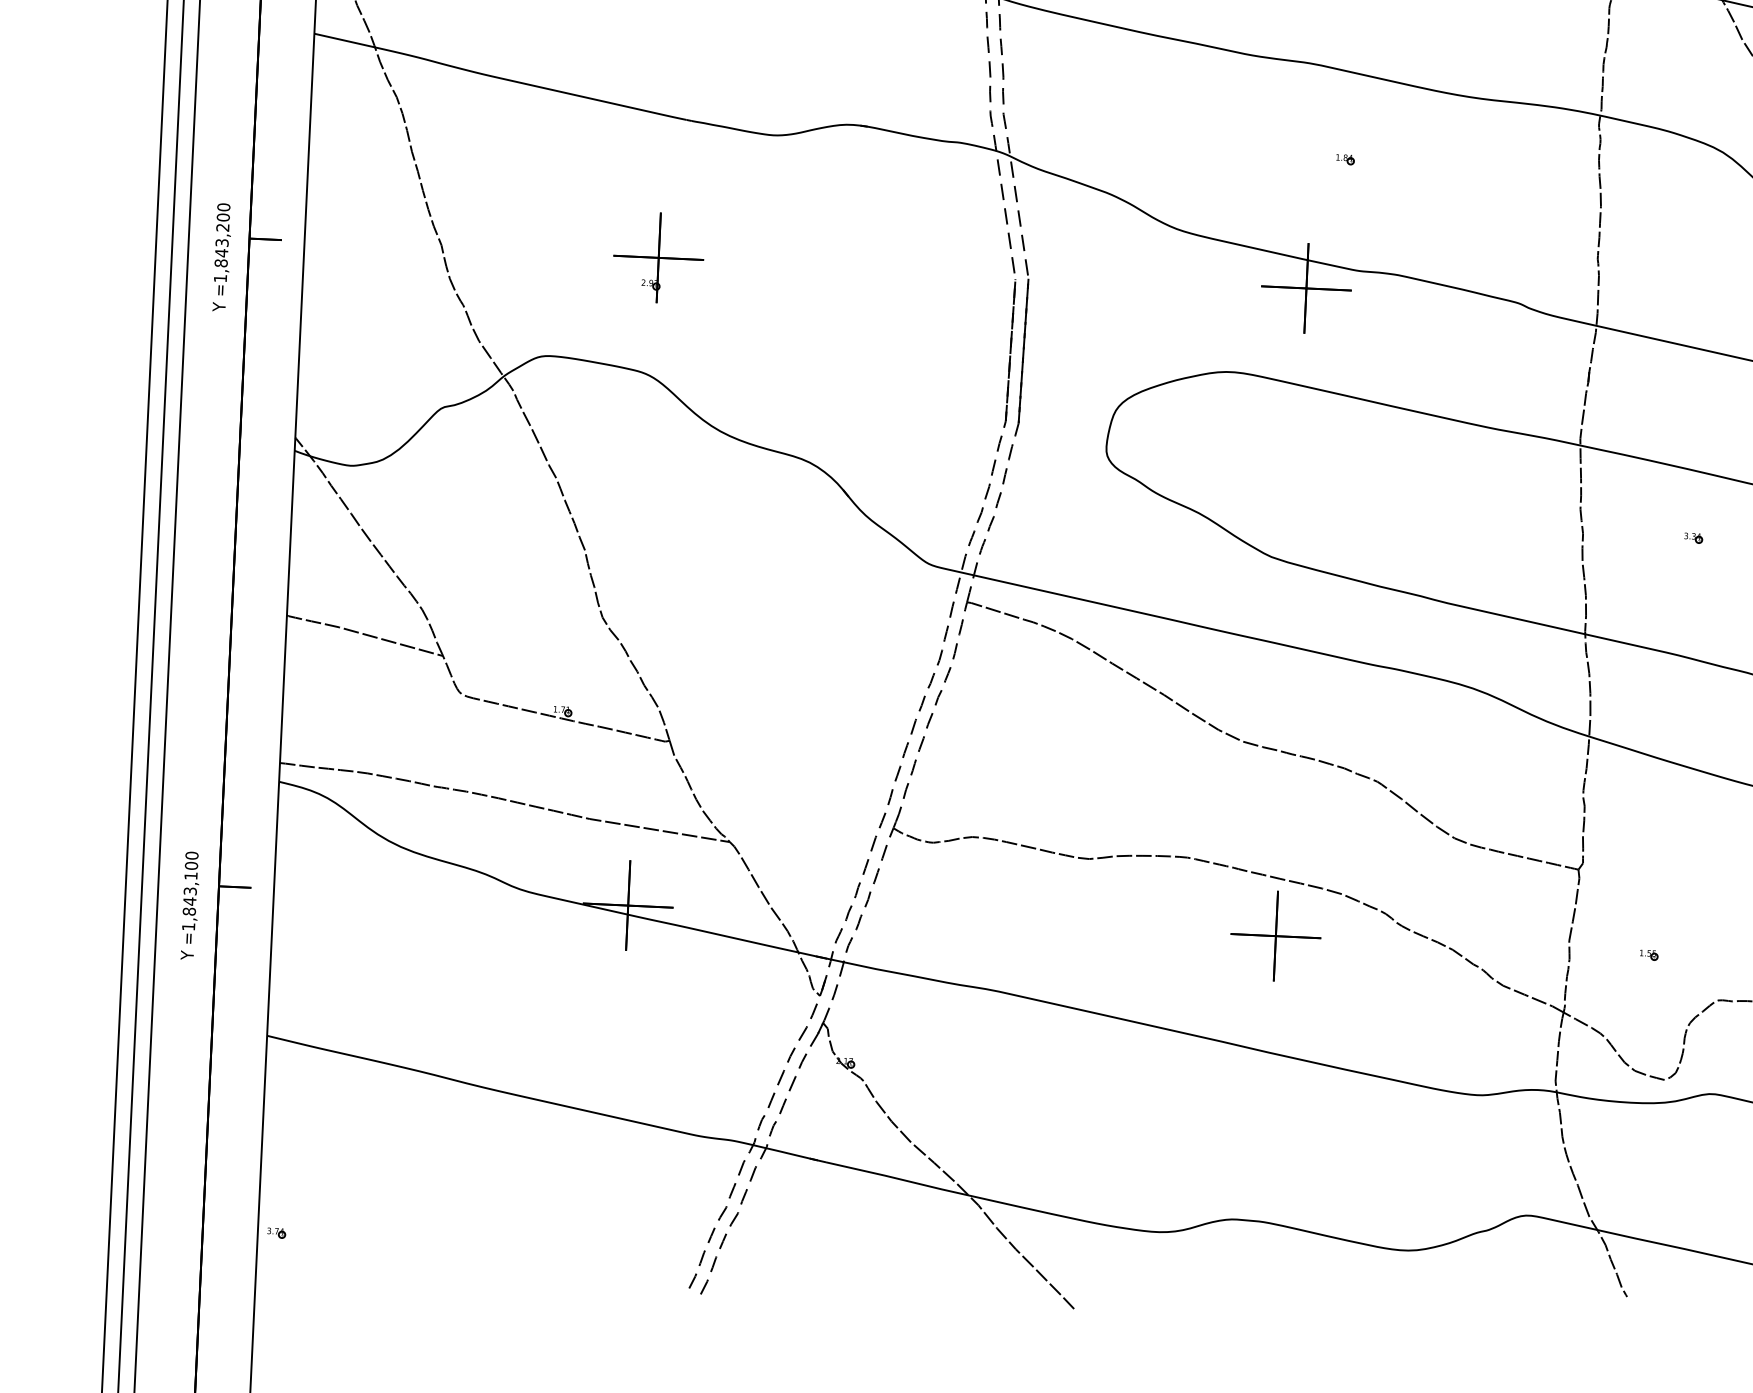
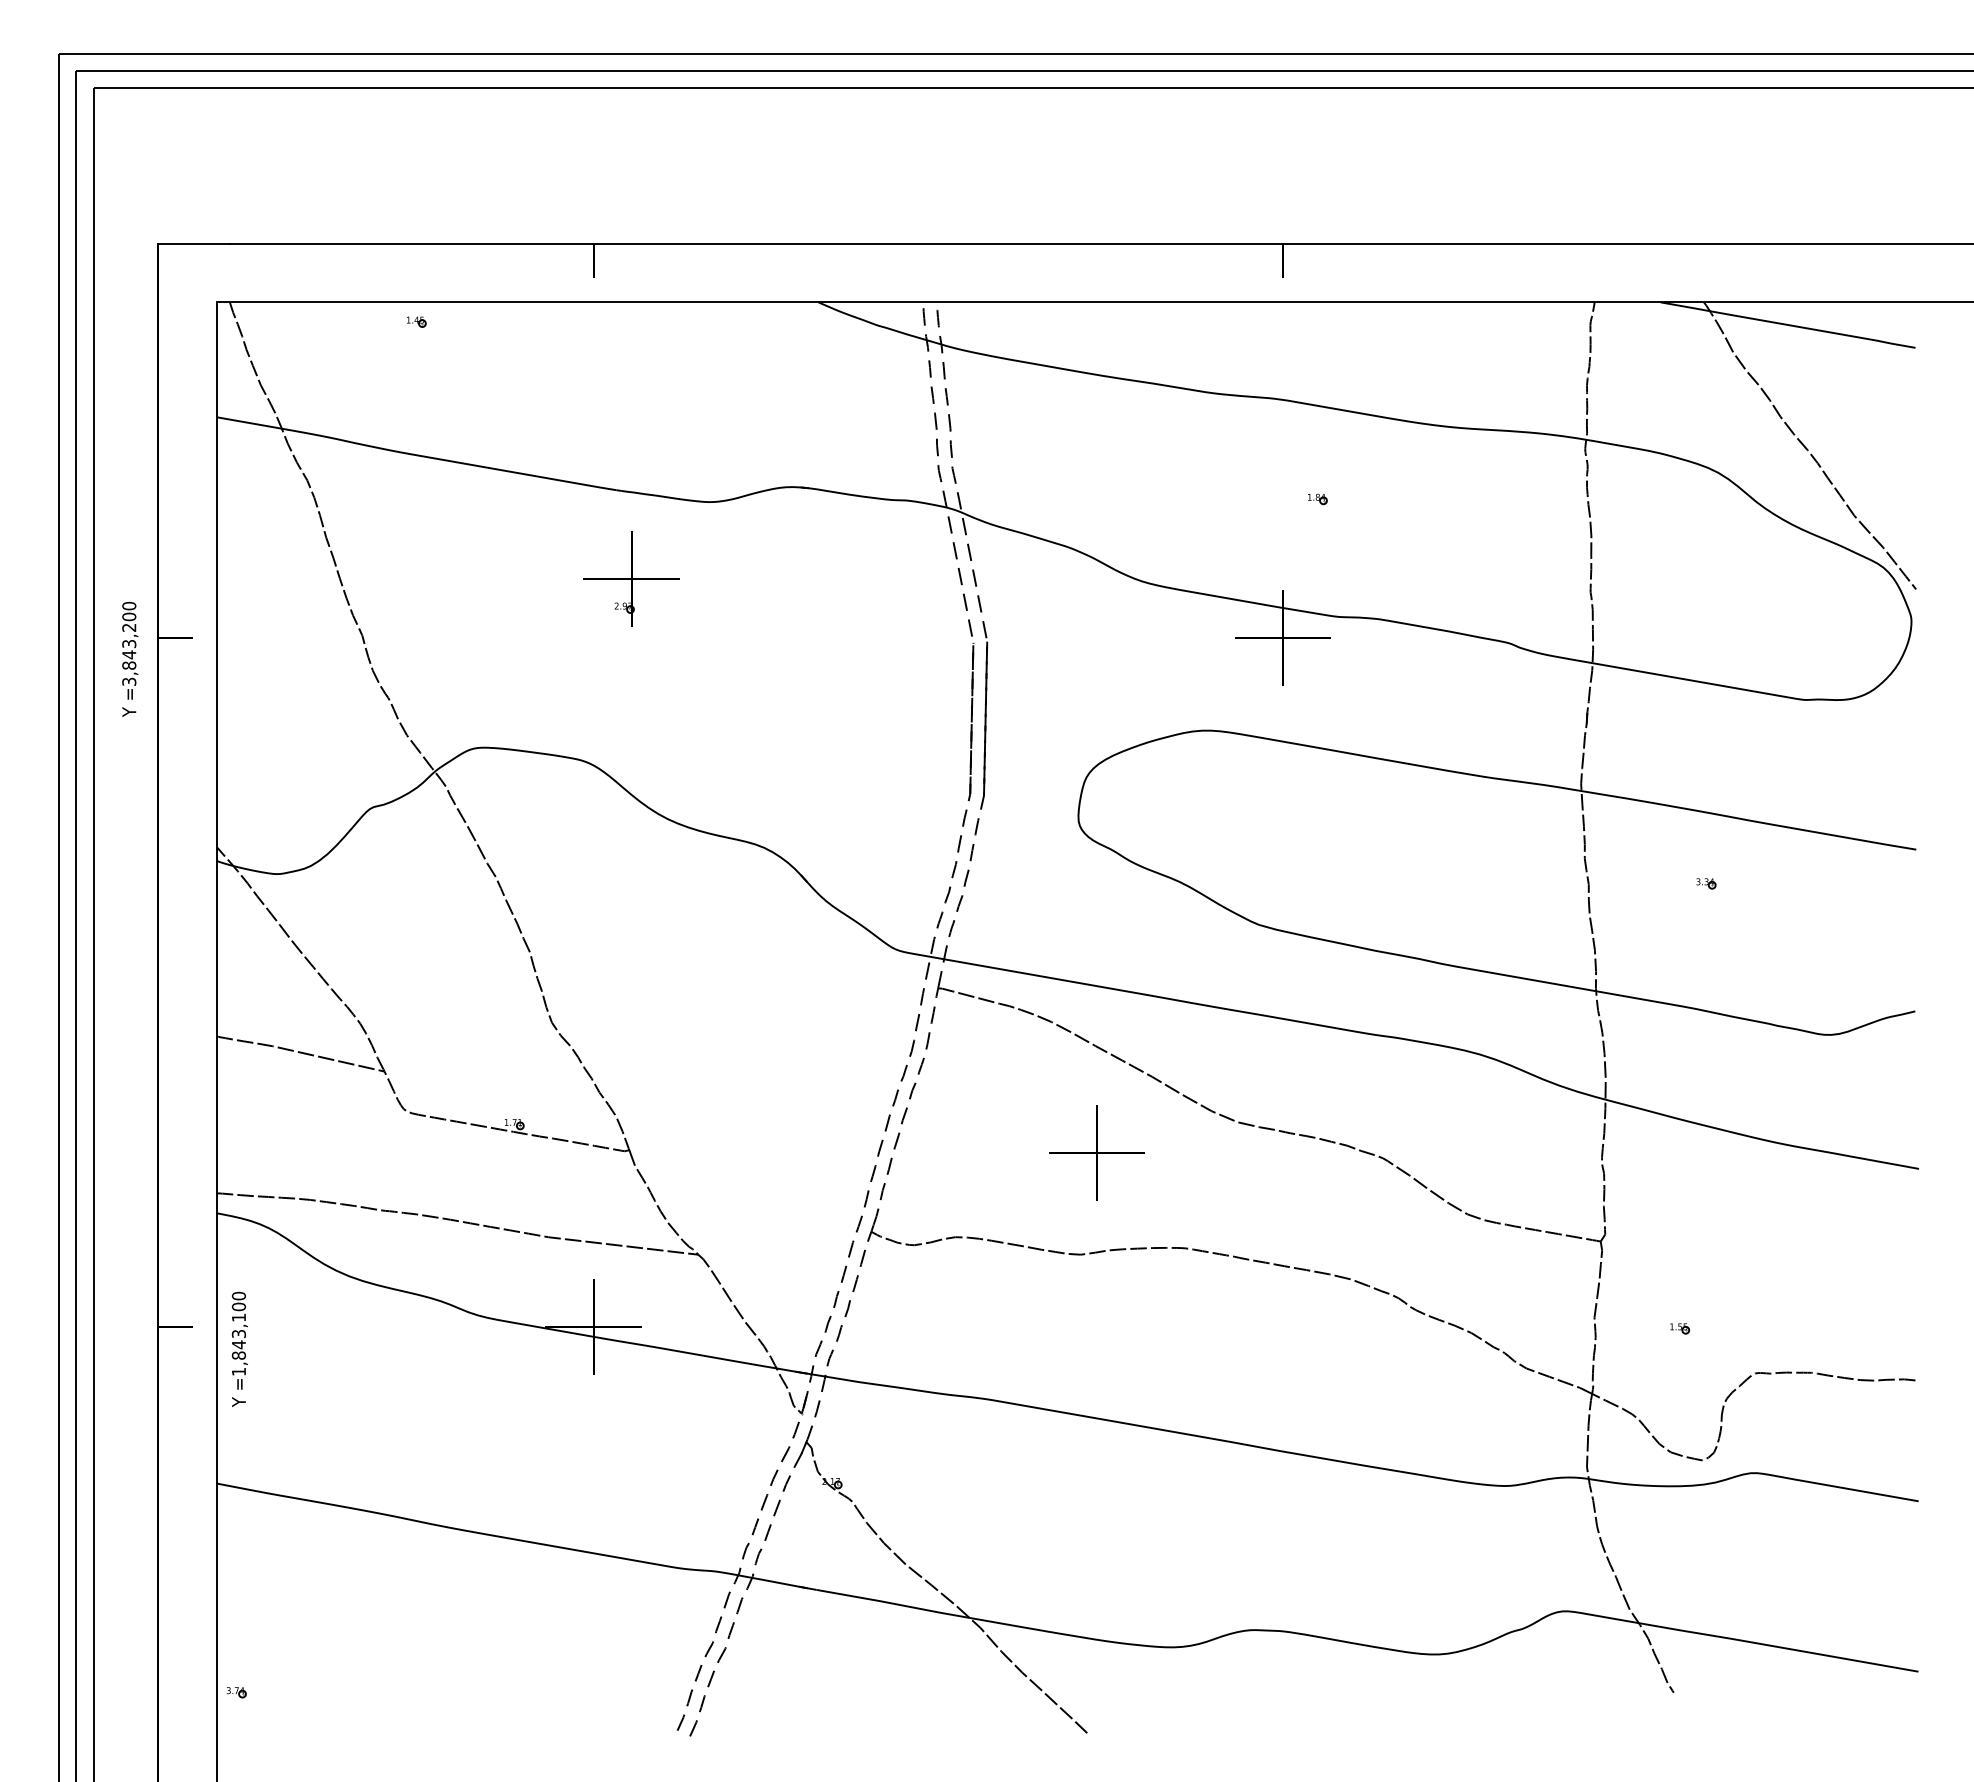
part: (658, 257) -> (631, 578), moved
text: (220, 278) -> (129, 681), =1,843,200 -> =3,843,200
text: (190, 904) -> (239, 1348), moved
part: (1275, 935) -> (1096, 1152), moved

